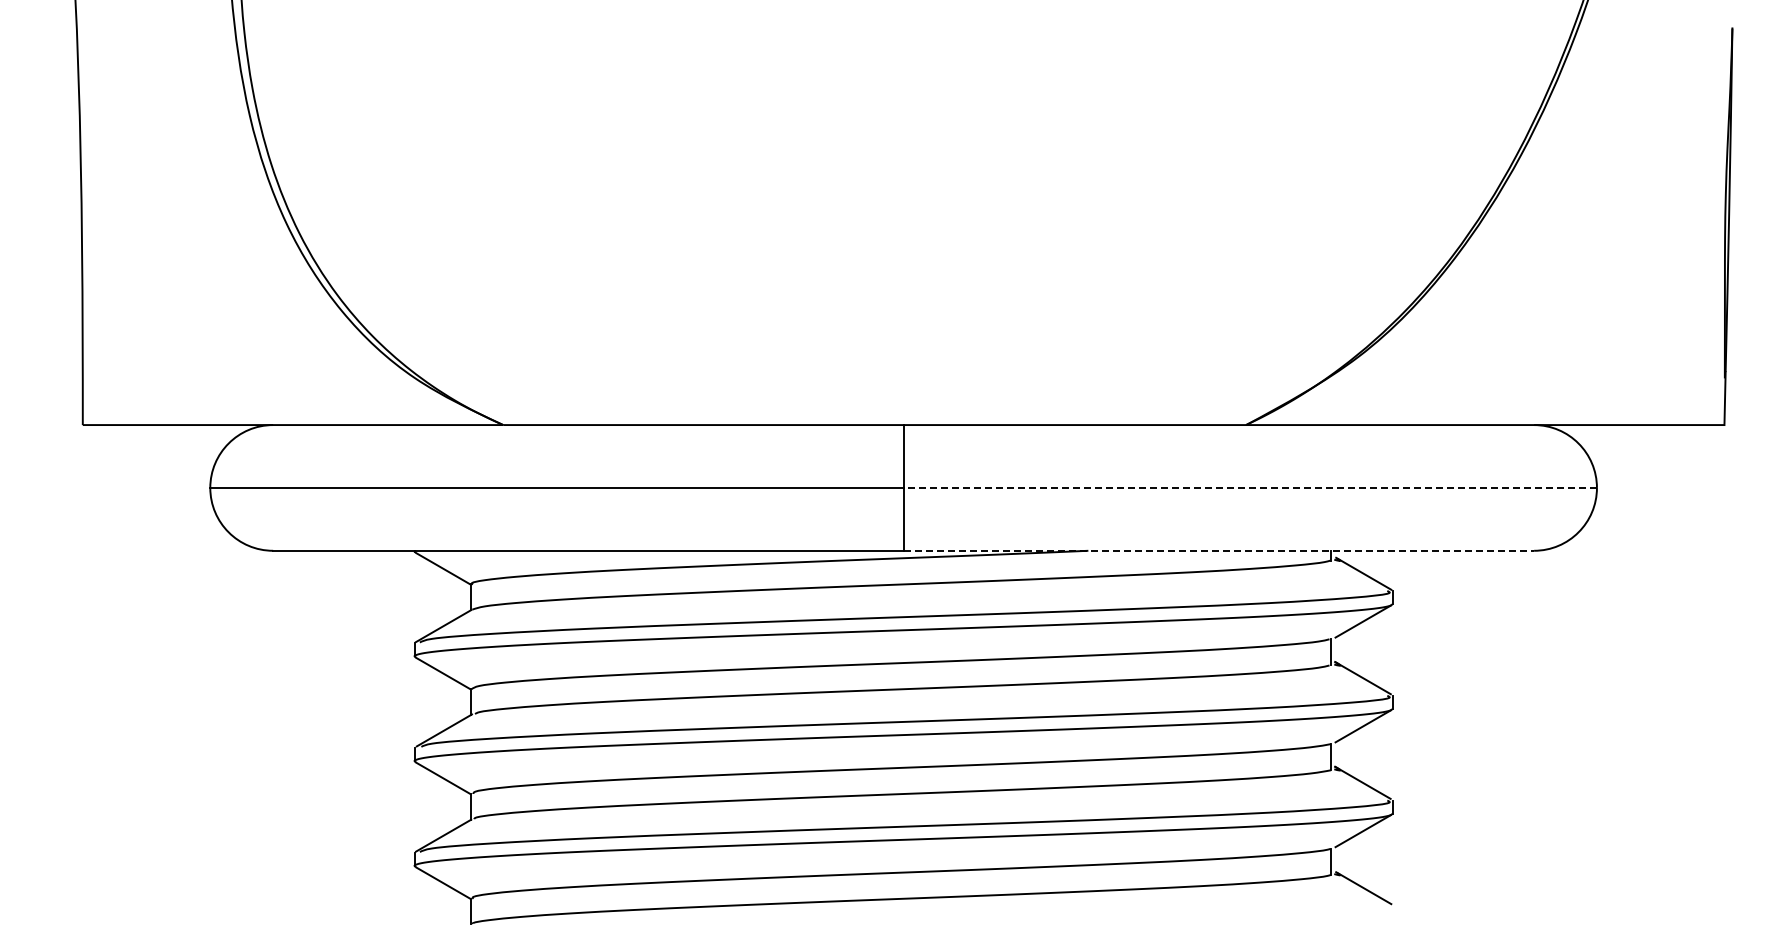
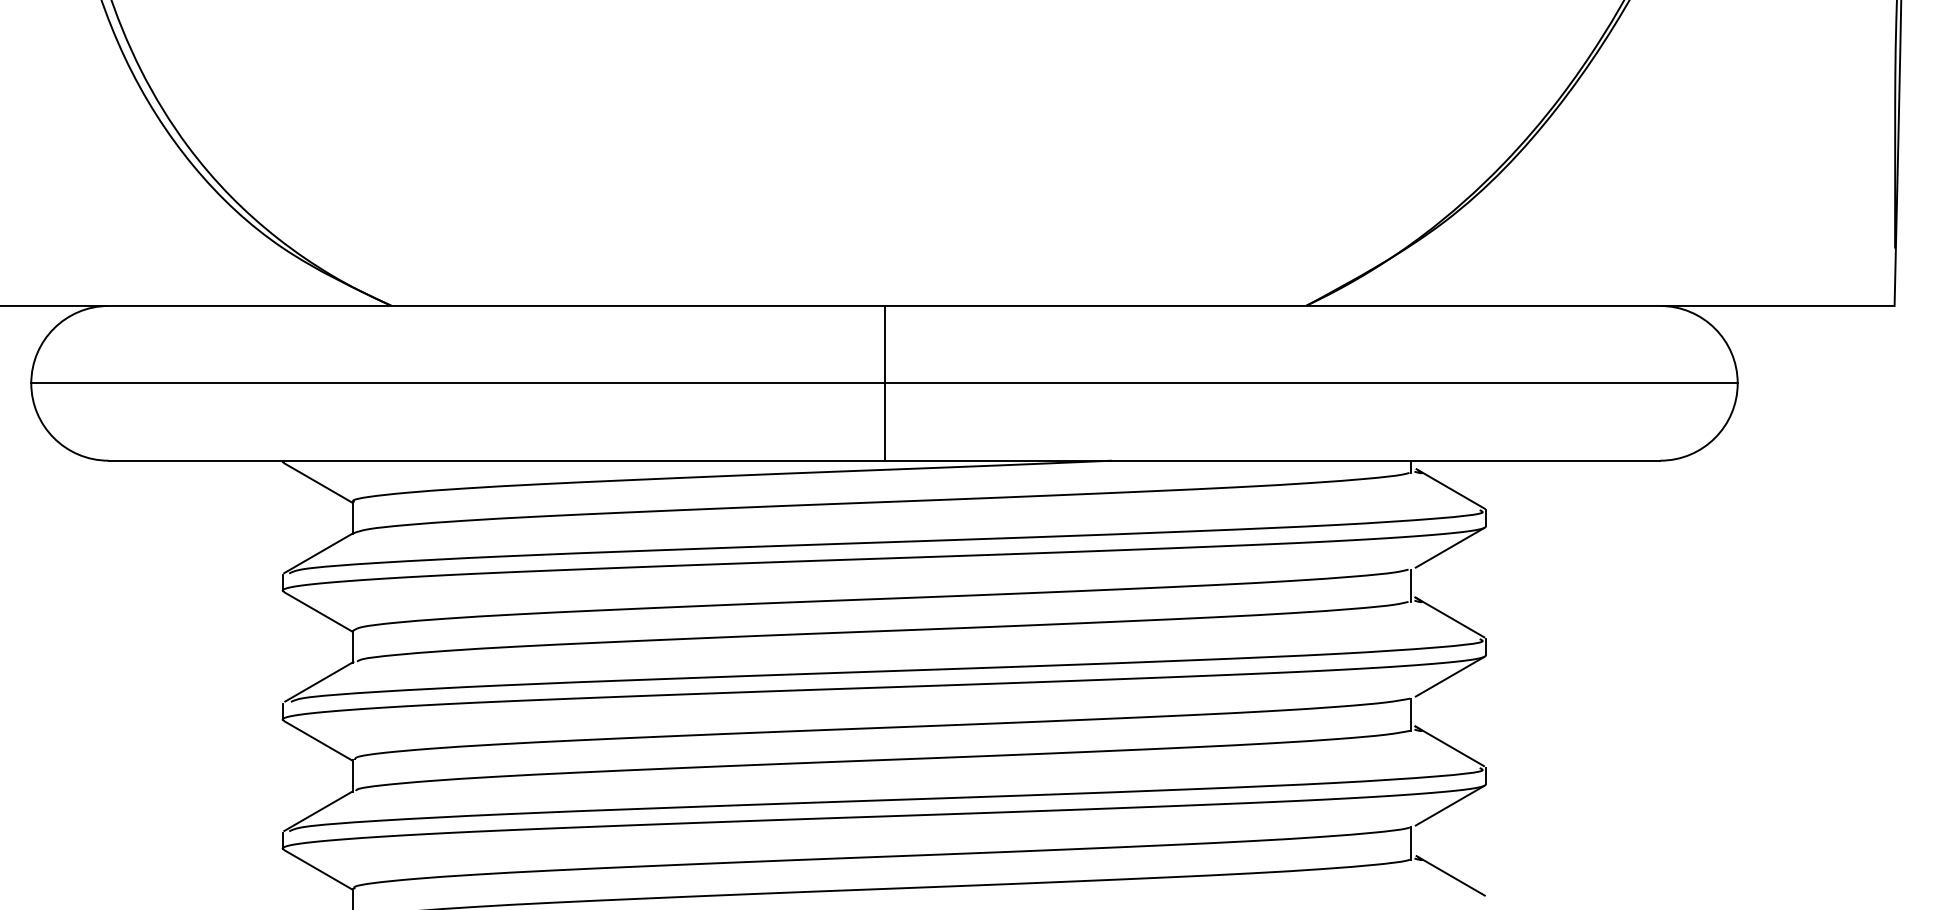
line: (1250, 487) -> (1311, 382), dashed -> solid
line: (1219, 550) -> (1273, 460), dashed -> solid

